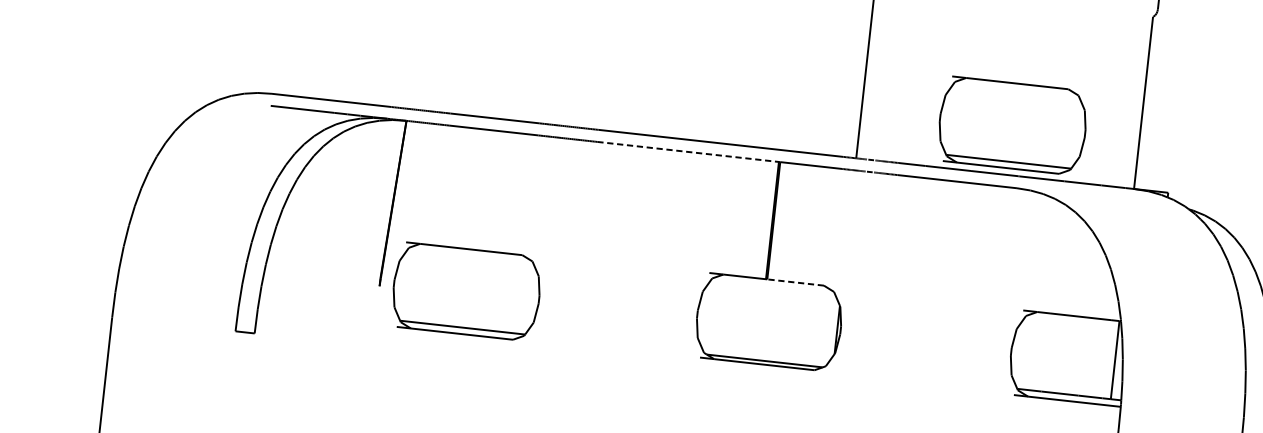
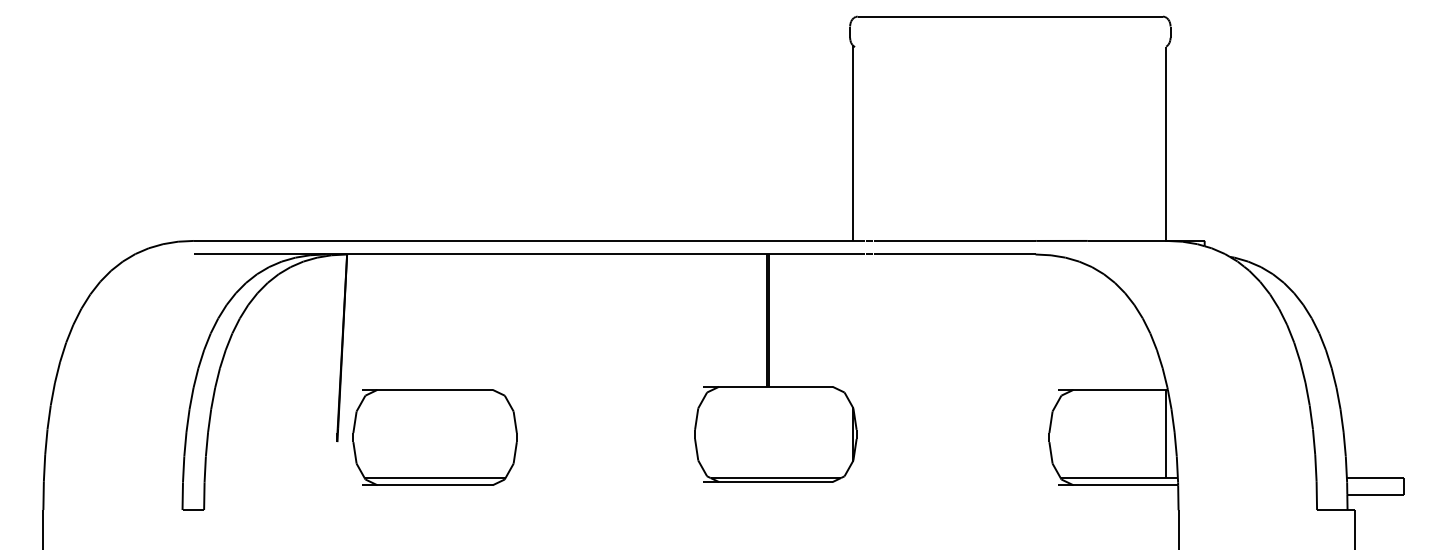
part: (1012, 125) -> (1022, 185), removed
line: (688, 152) -> (665, 254), dashed -> solid
line: (795, 282) -> (800, 386), dashed -> solid

